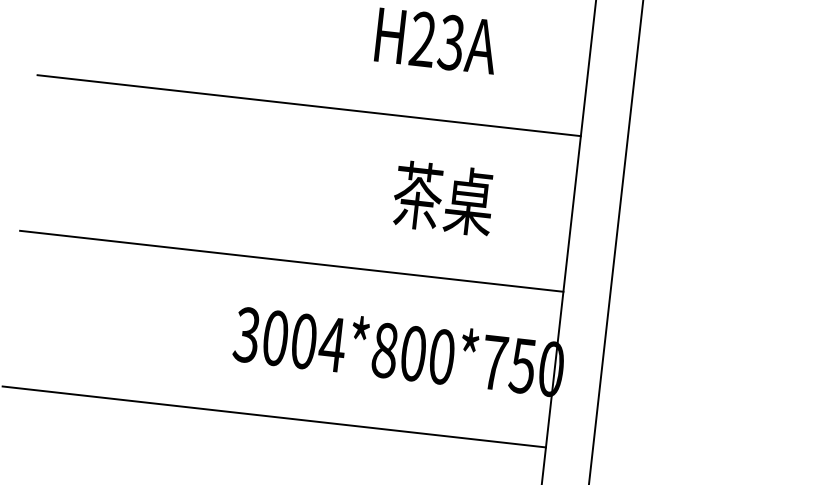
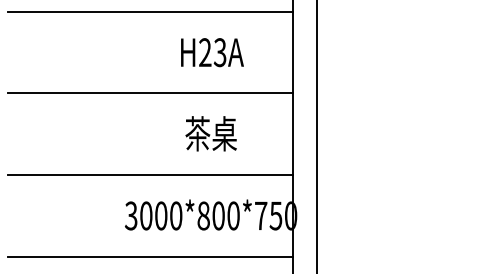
text: (442, 197) -> (210, 133), moved
text: (331, 343) -> (175, 215), 3004*800*750 -> 3000*800*750

